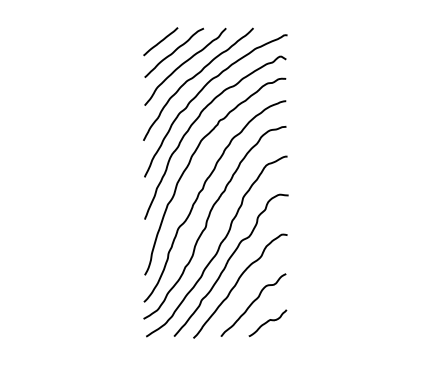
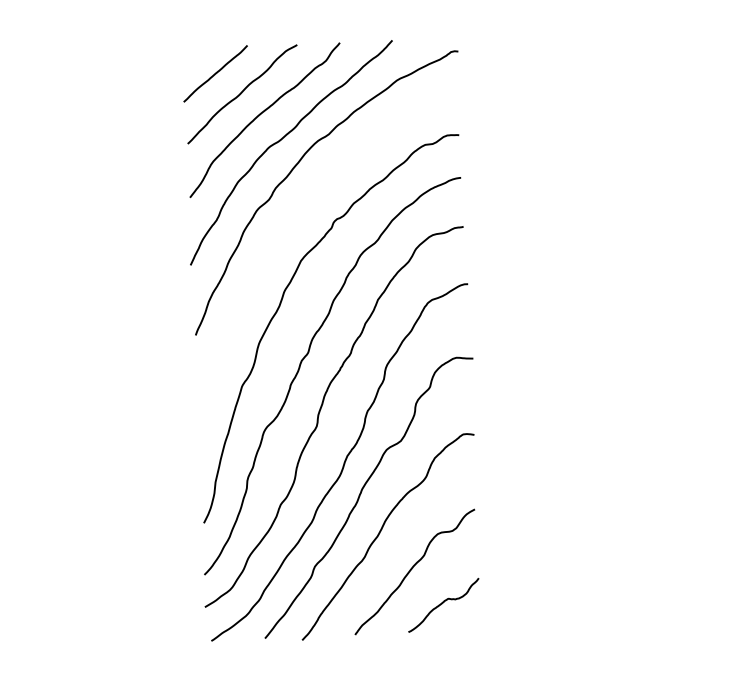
curve: (196, 121) -> (290, 224), removed

